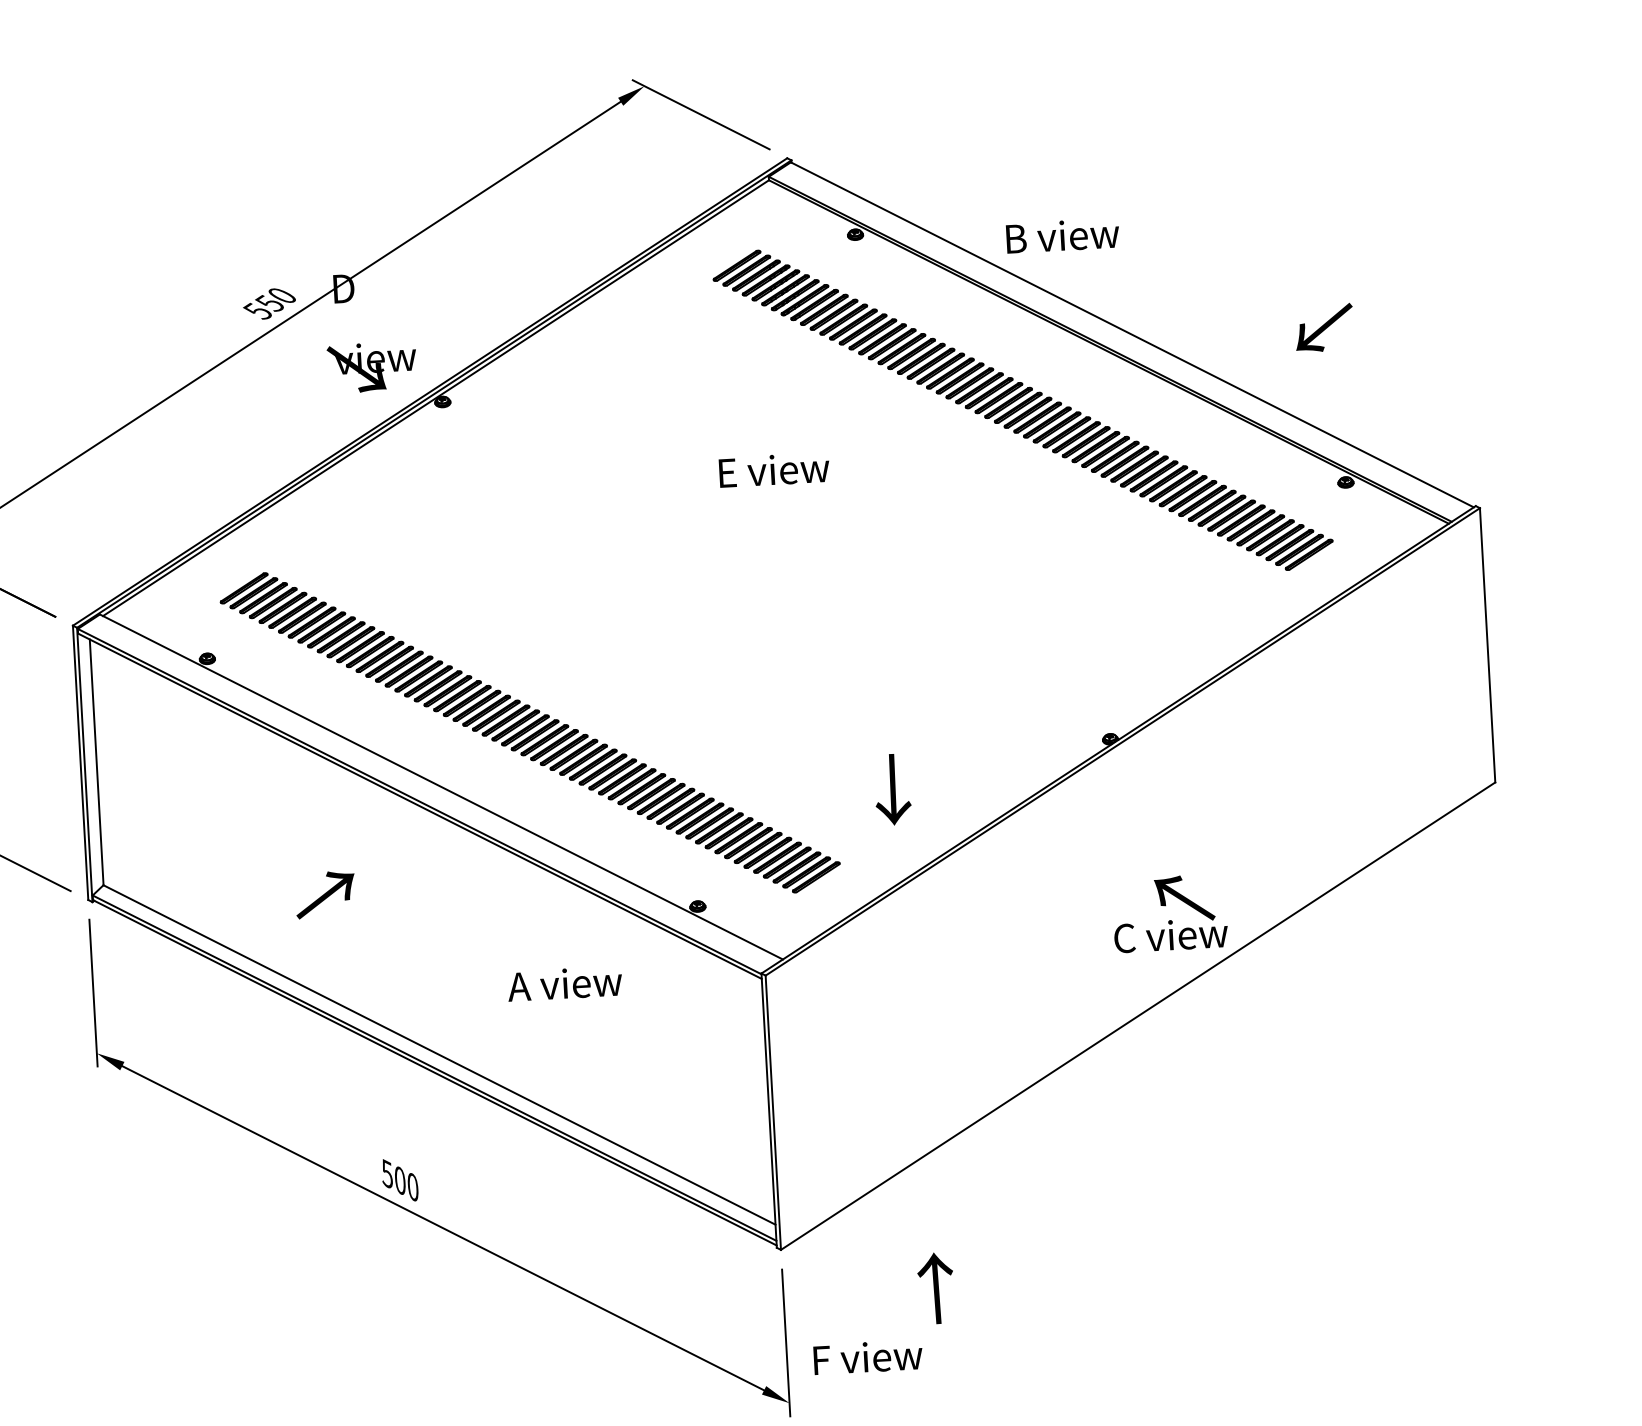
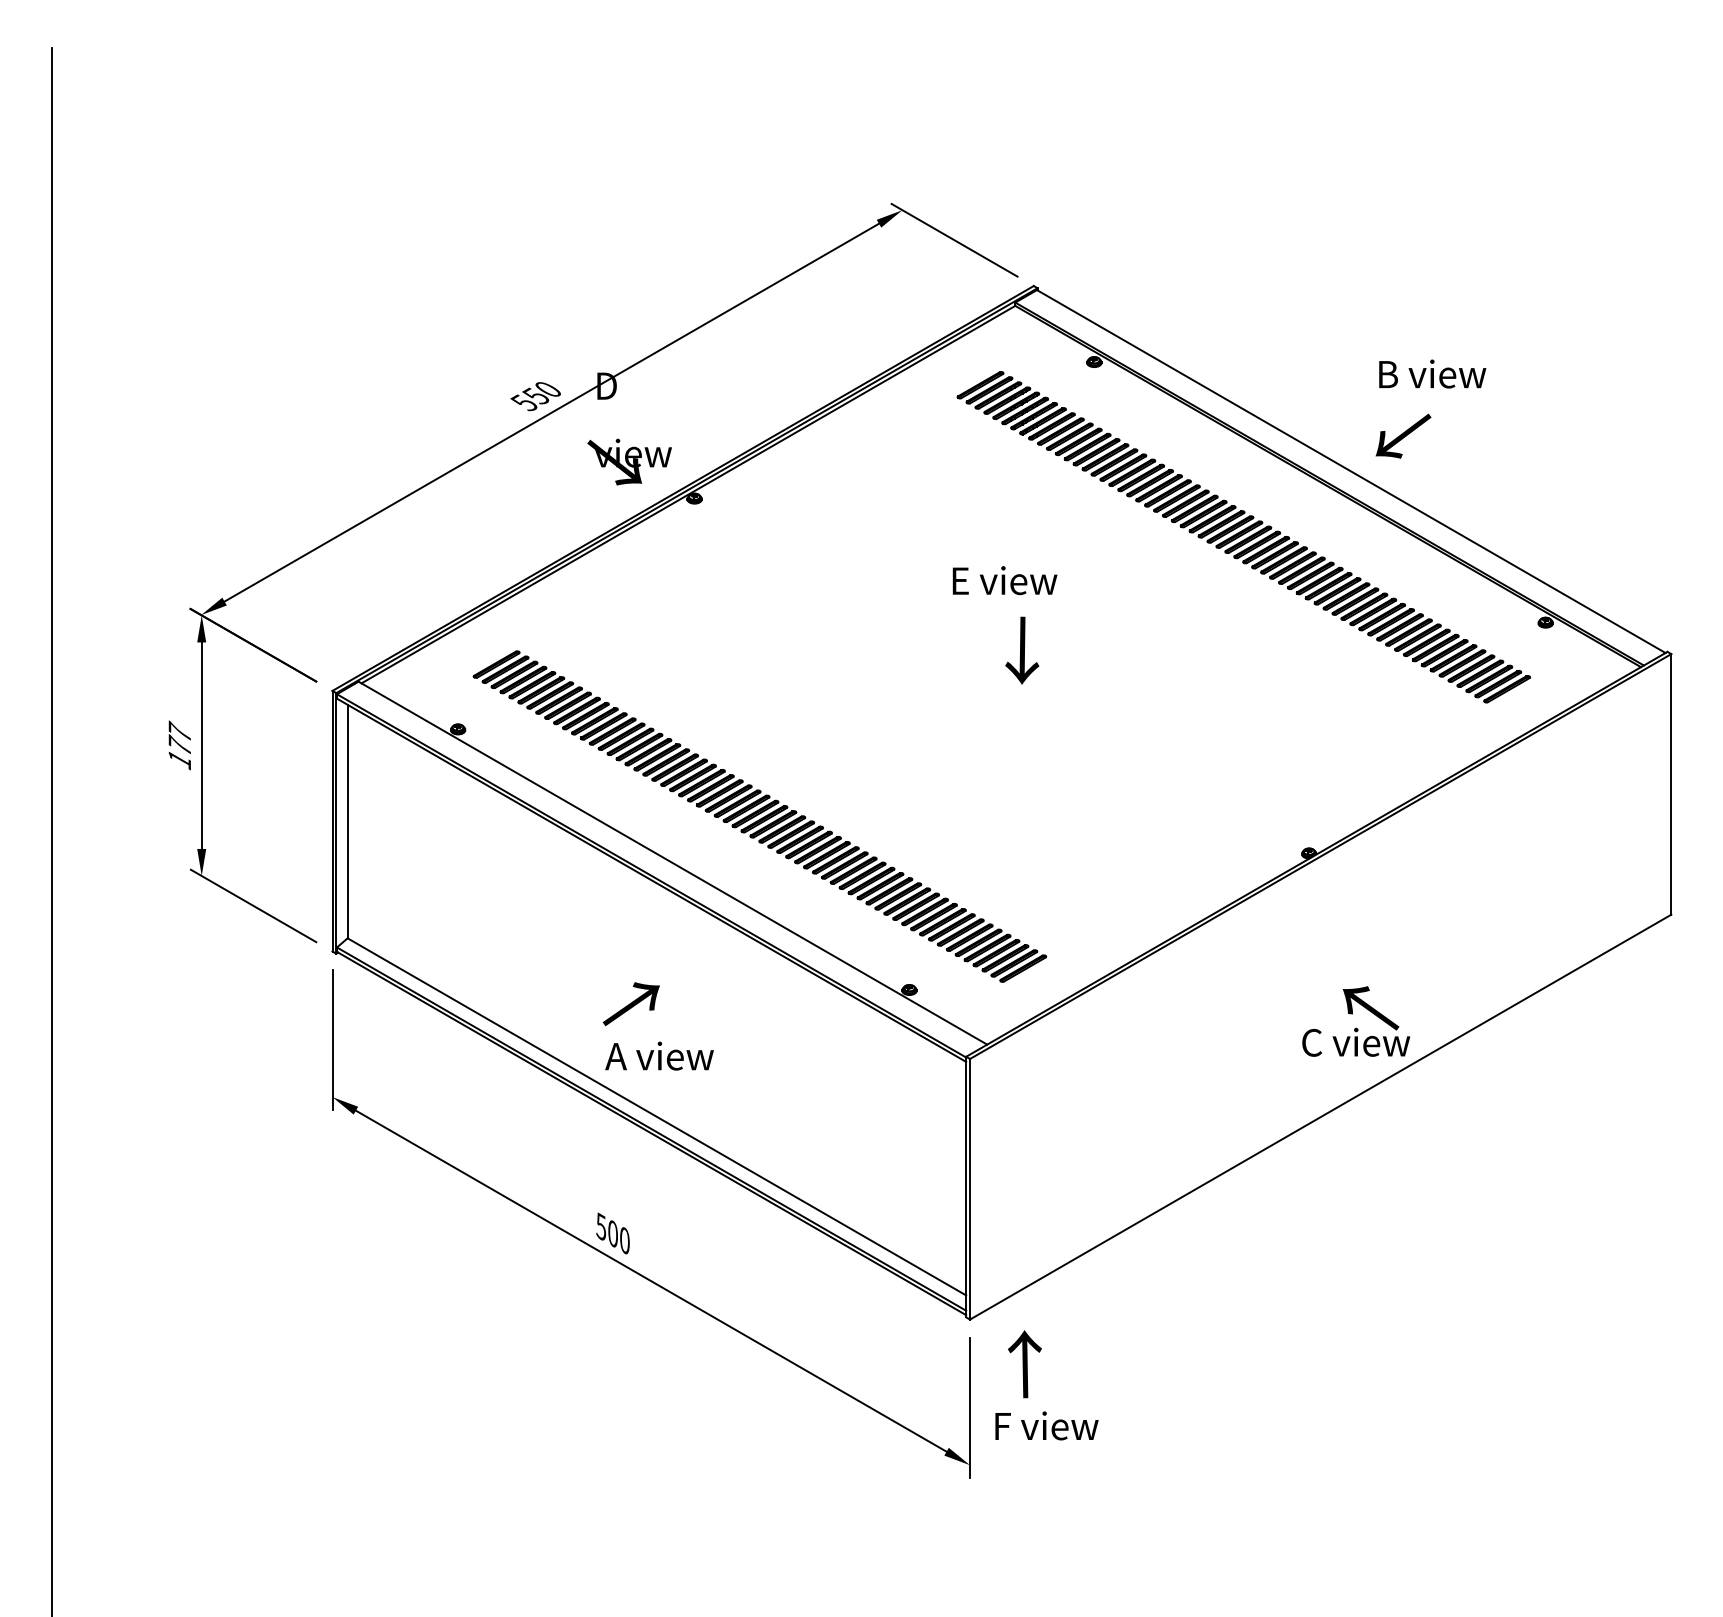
text: (1062, 235) -> (1432, 373), moved
text: (1324, 327) -> (1403, 435), moved
text: (893, 789) -> (1022, 650), moved
text: (324, 895) -> (630, 1004), moved
text: (564, 983) -> (659, 1055), moved
text: (935, 1288) -> (1024, 1364), moved

